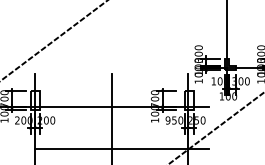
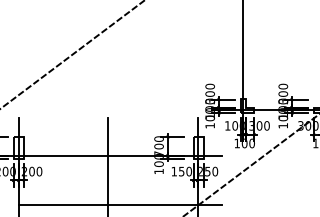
text: (168, 120) -> (174, 171), 950 -> 150

